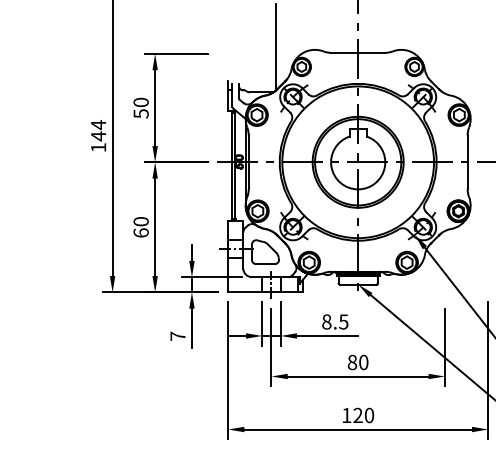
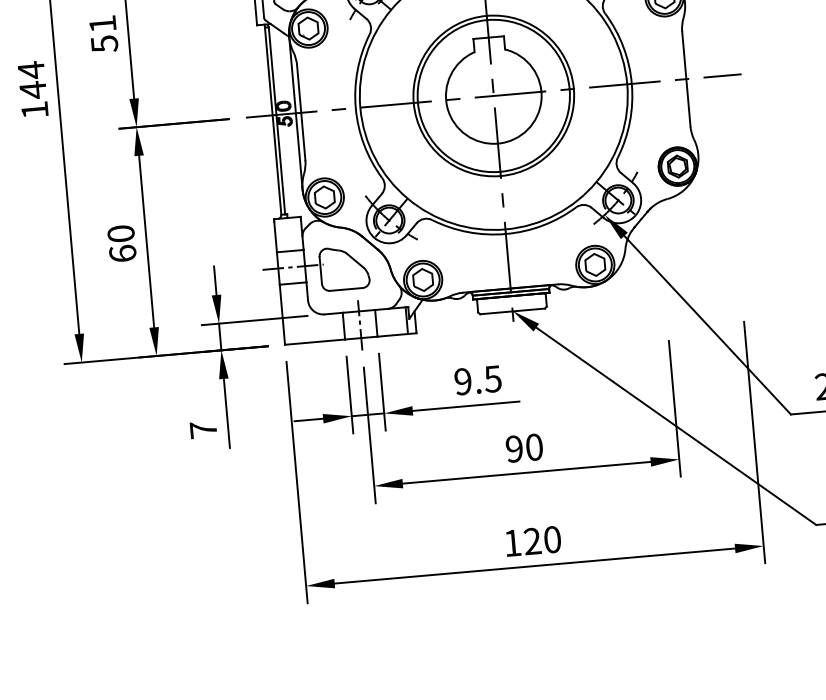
text: (140, 102) -> (101, 24), 50 -> 51
text: (326, 321) -> (462, 380), 8.5 -> 9.5
text: (352, 362) -> (514, 449), 80 -> 90

